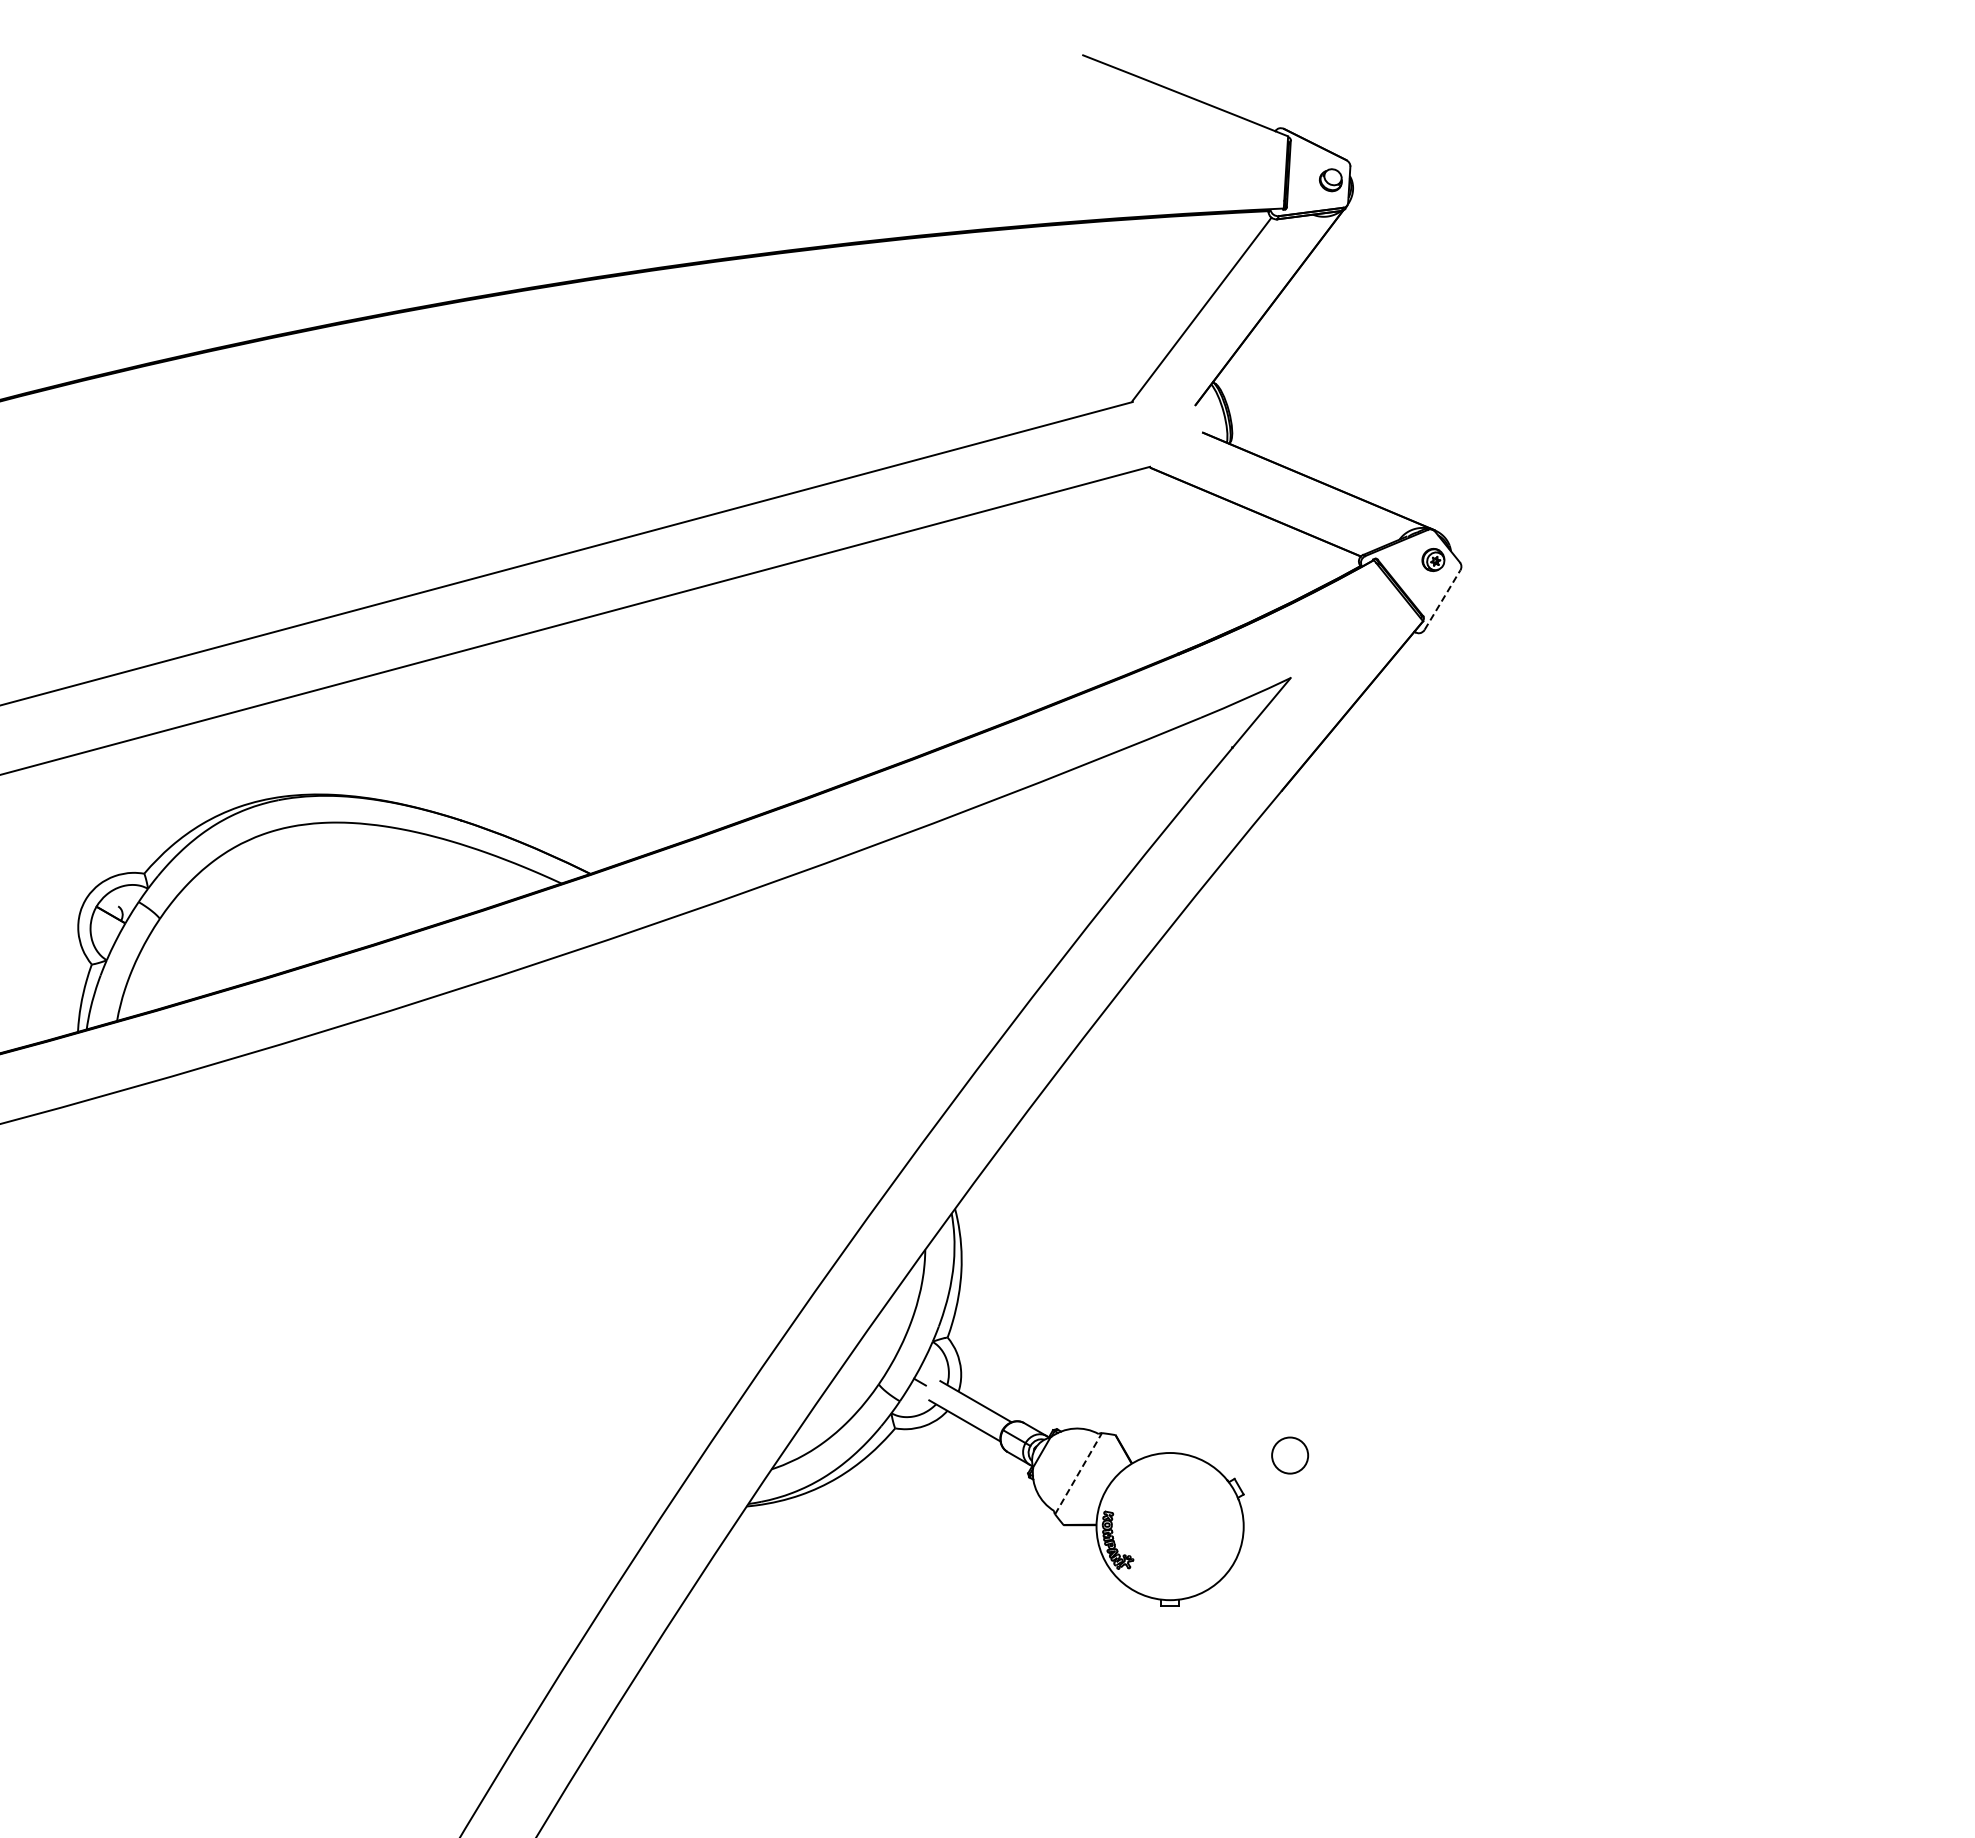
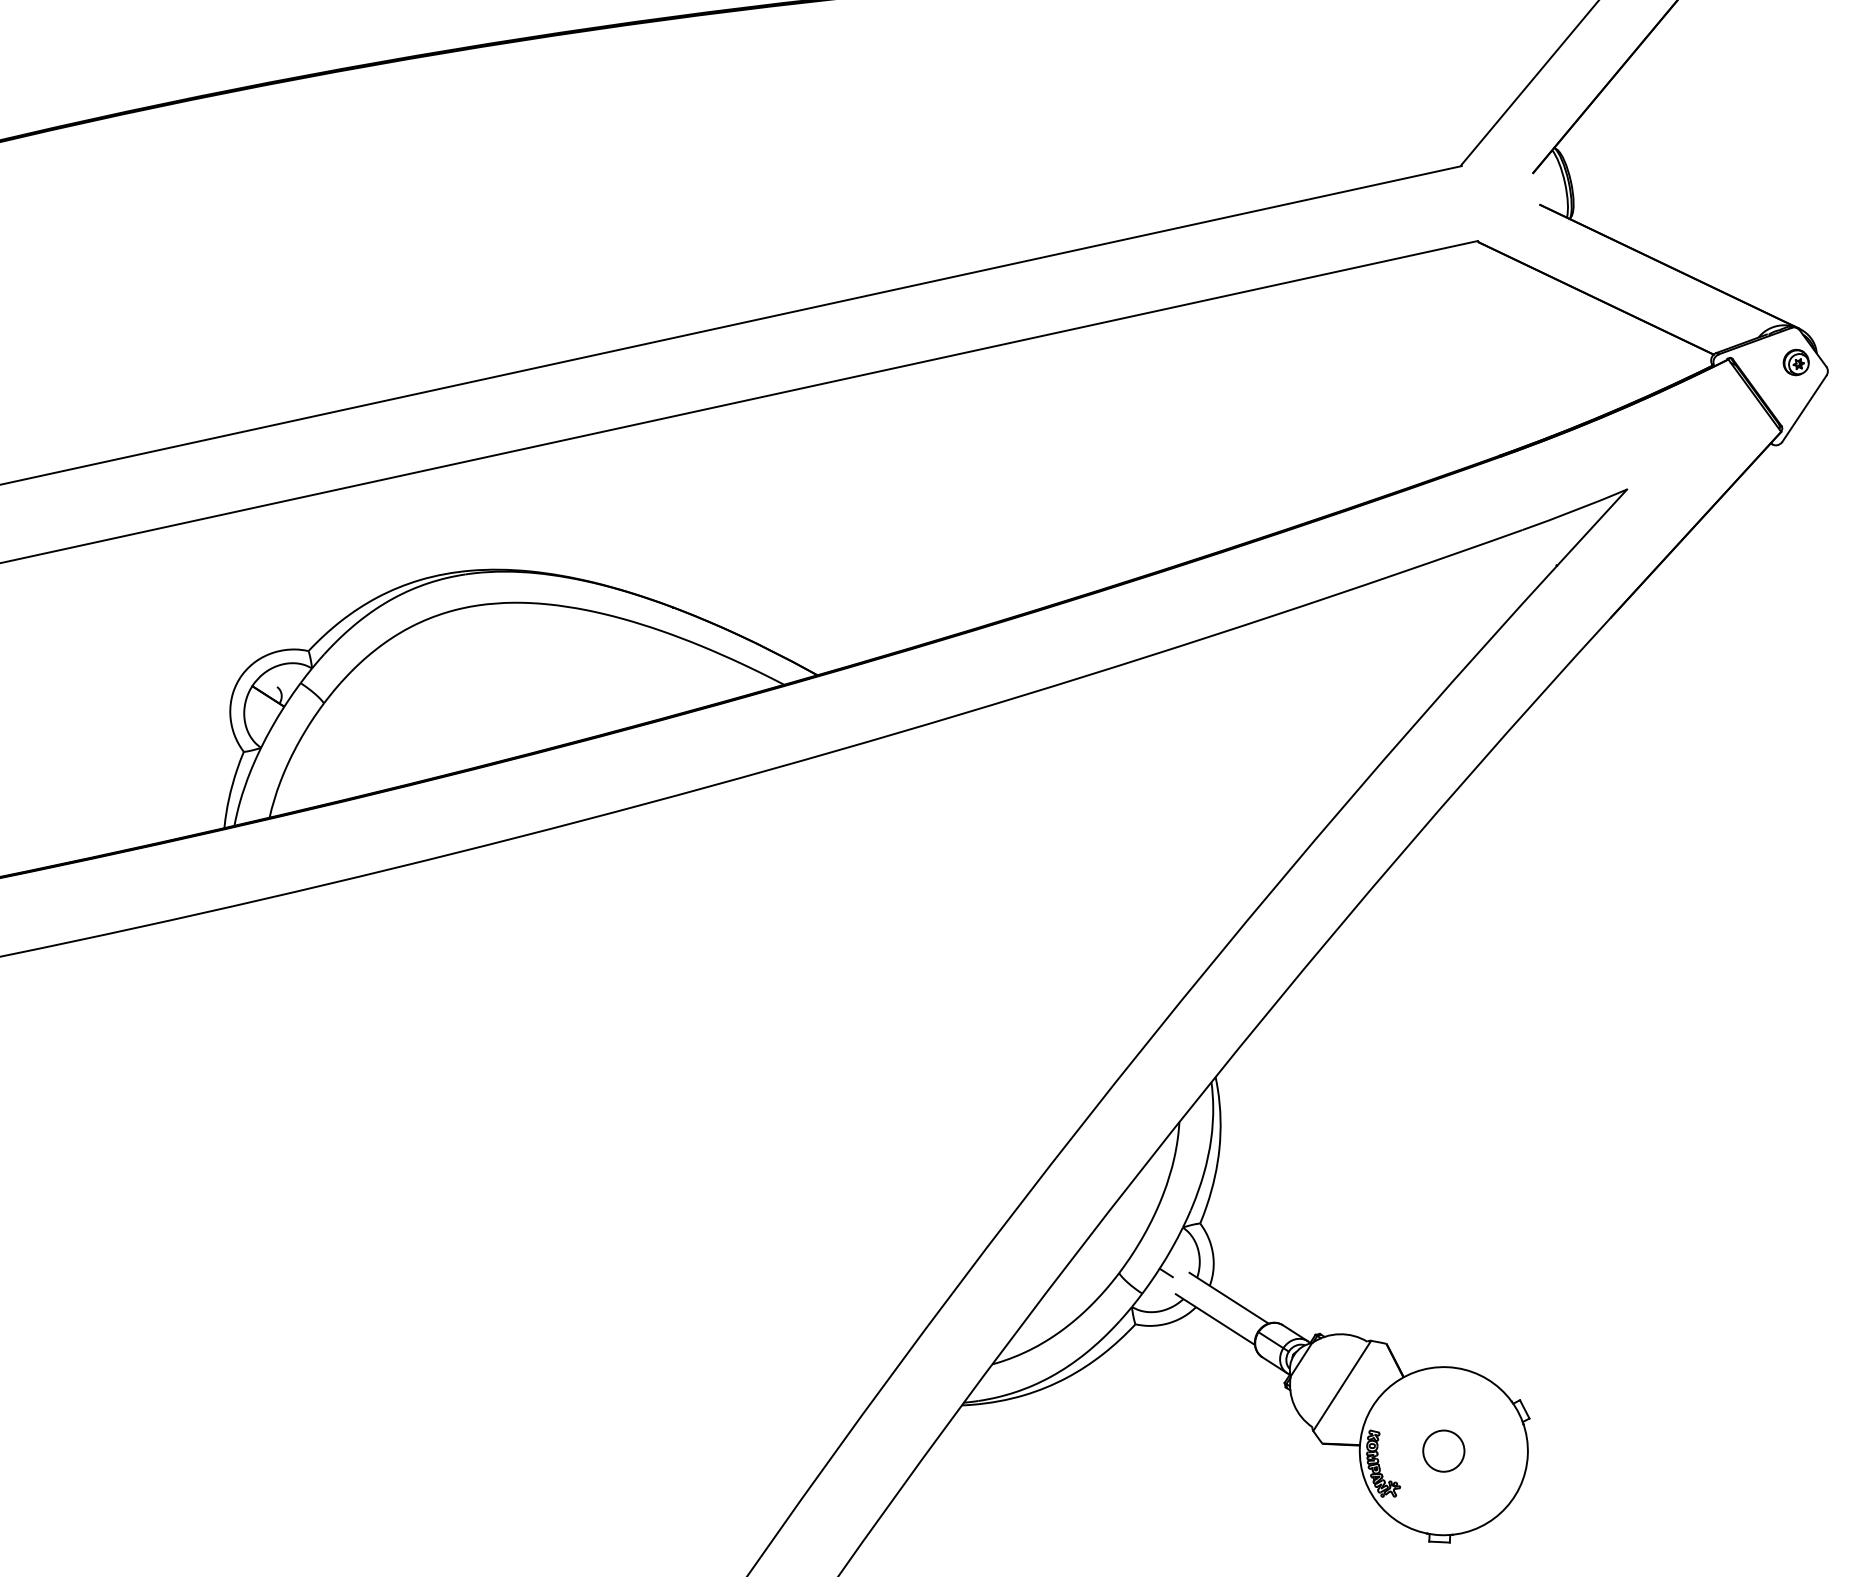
line: (1442, 600) -> (1804, 409), dashed -> solid
circle: (1290, 1455) -> (1444, 1451), moved
line: (1078, 1473) -> (1342, 1385), dashed -> solid

